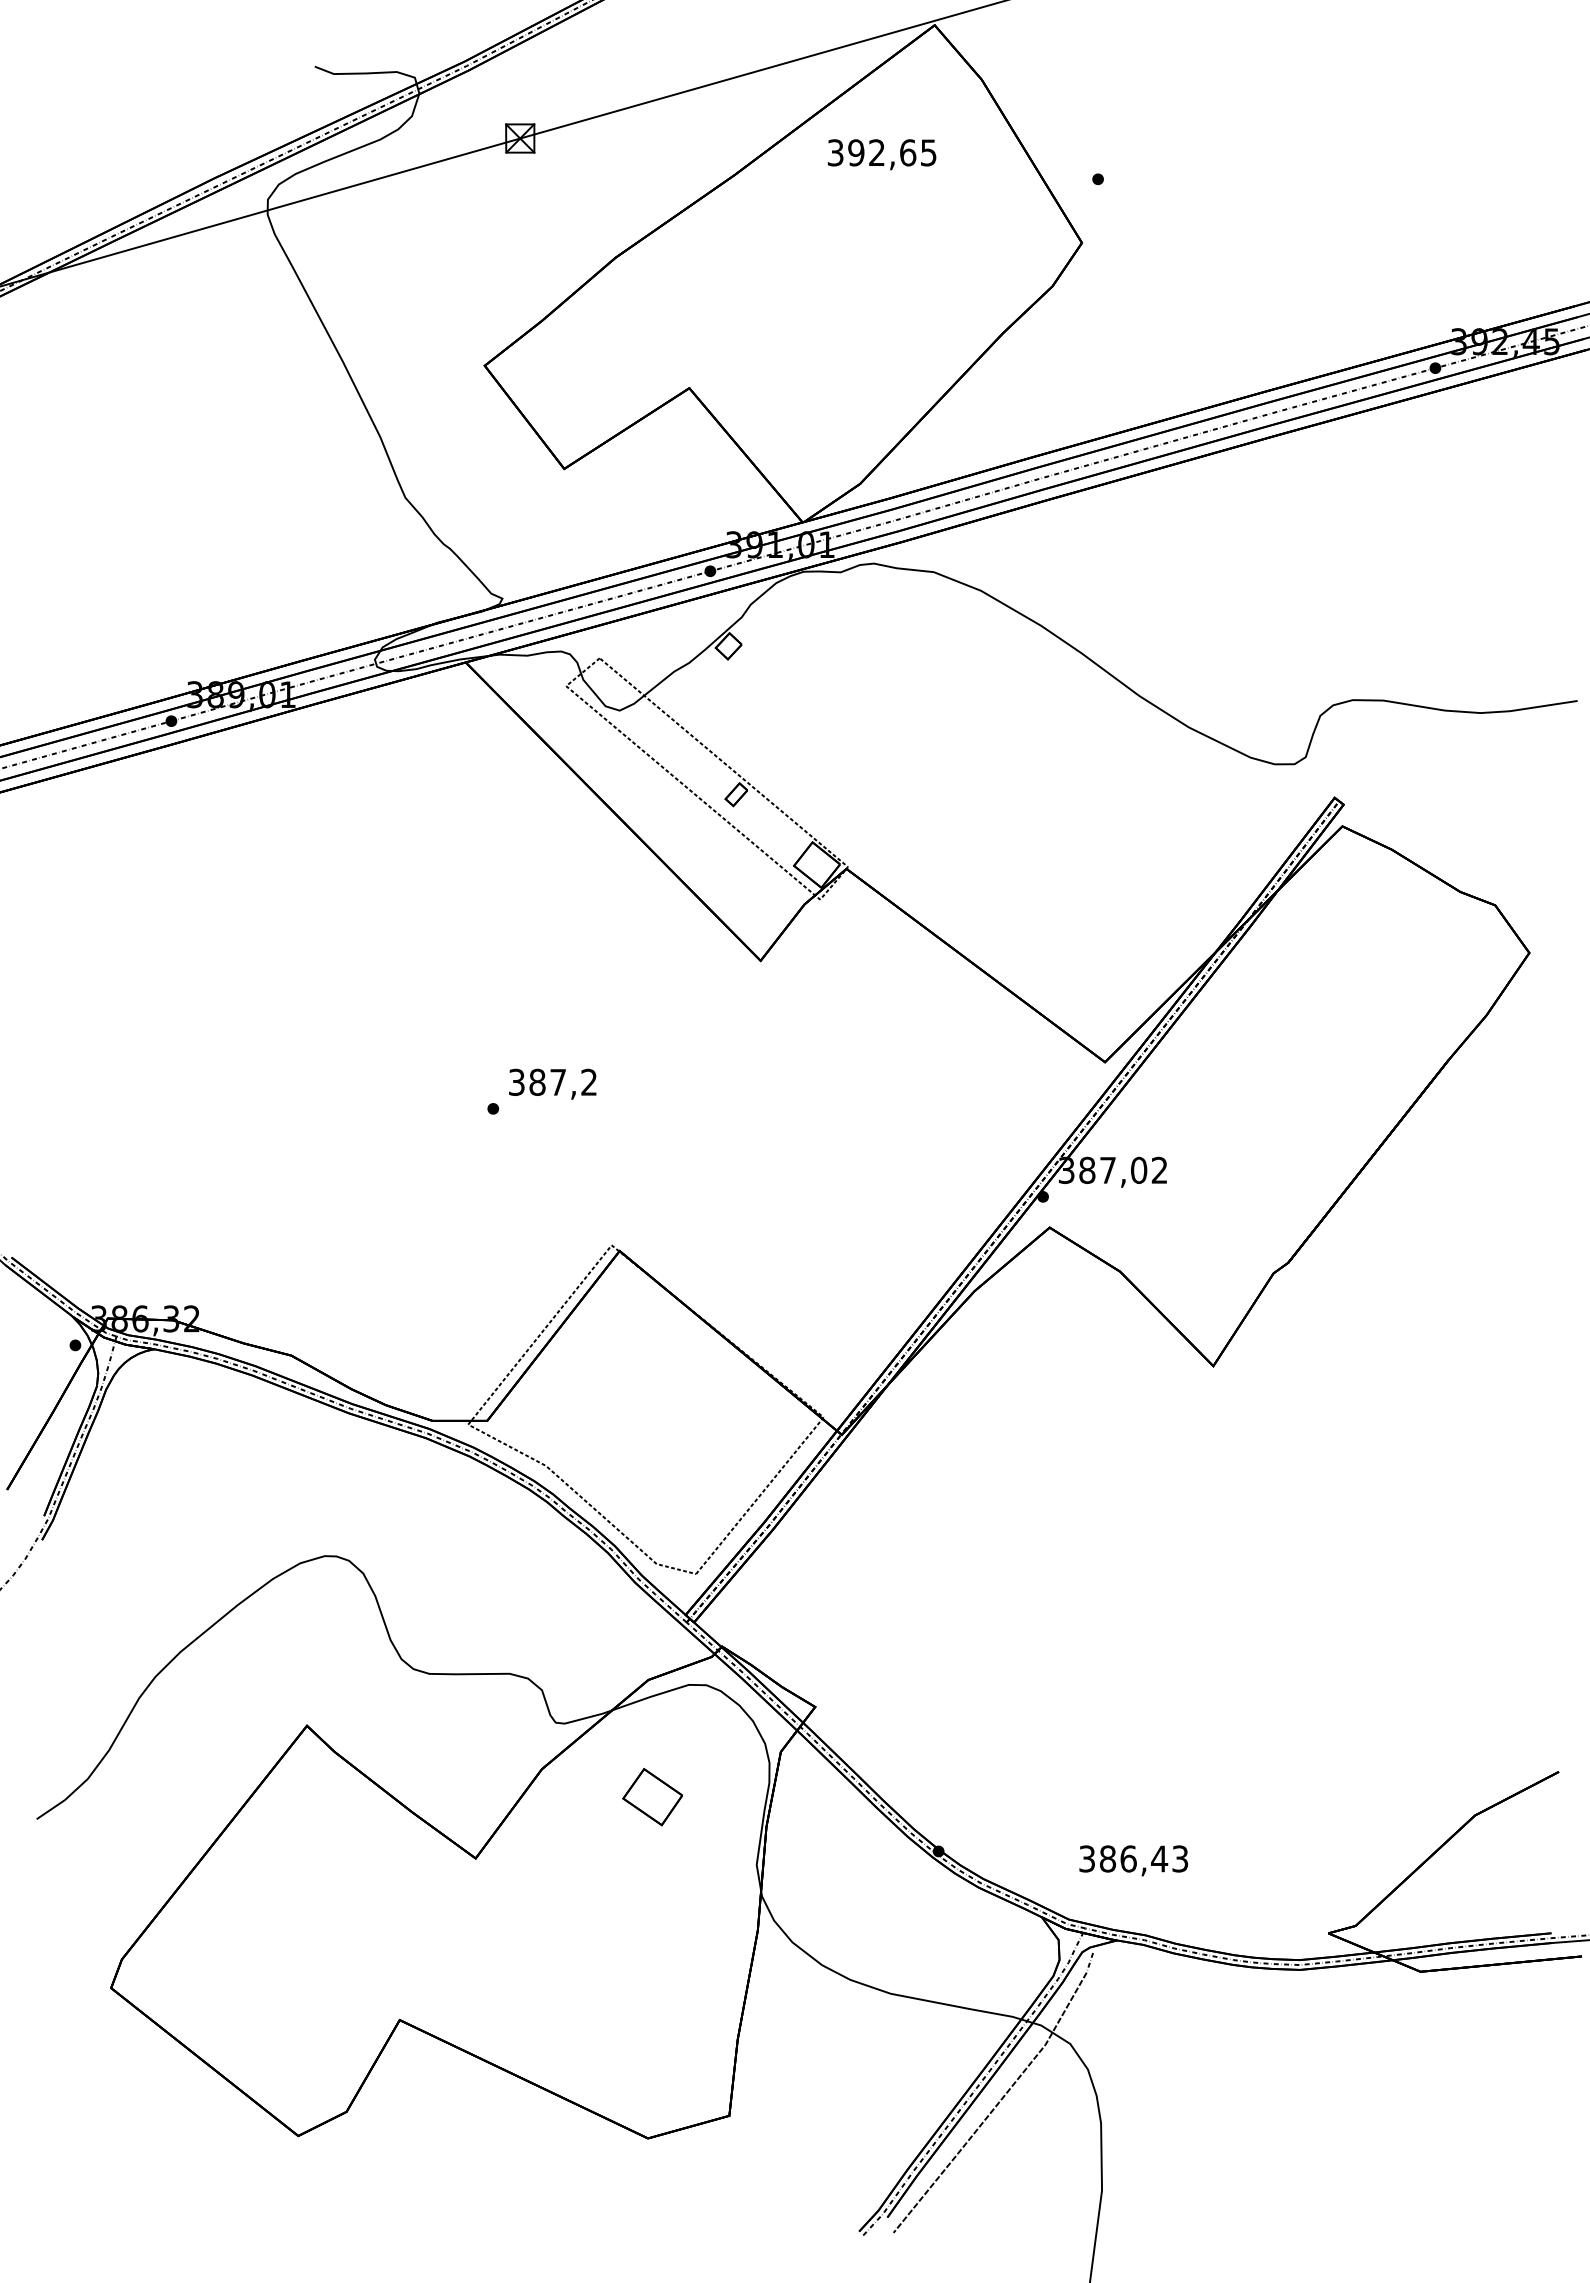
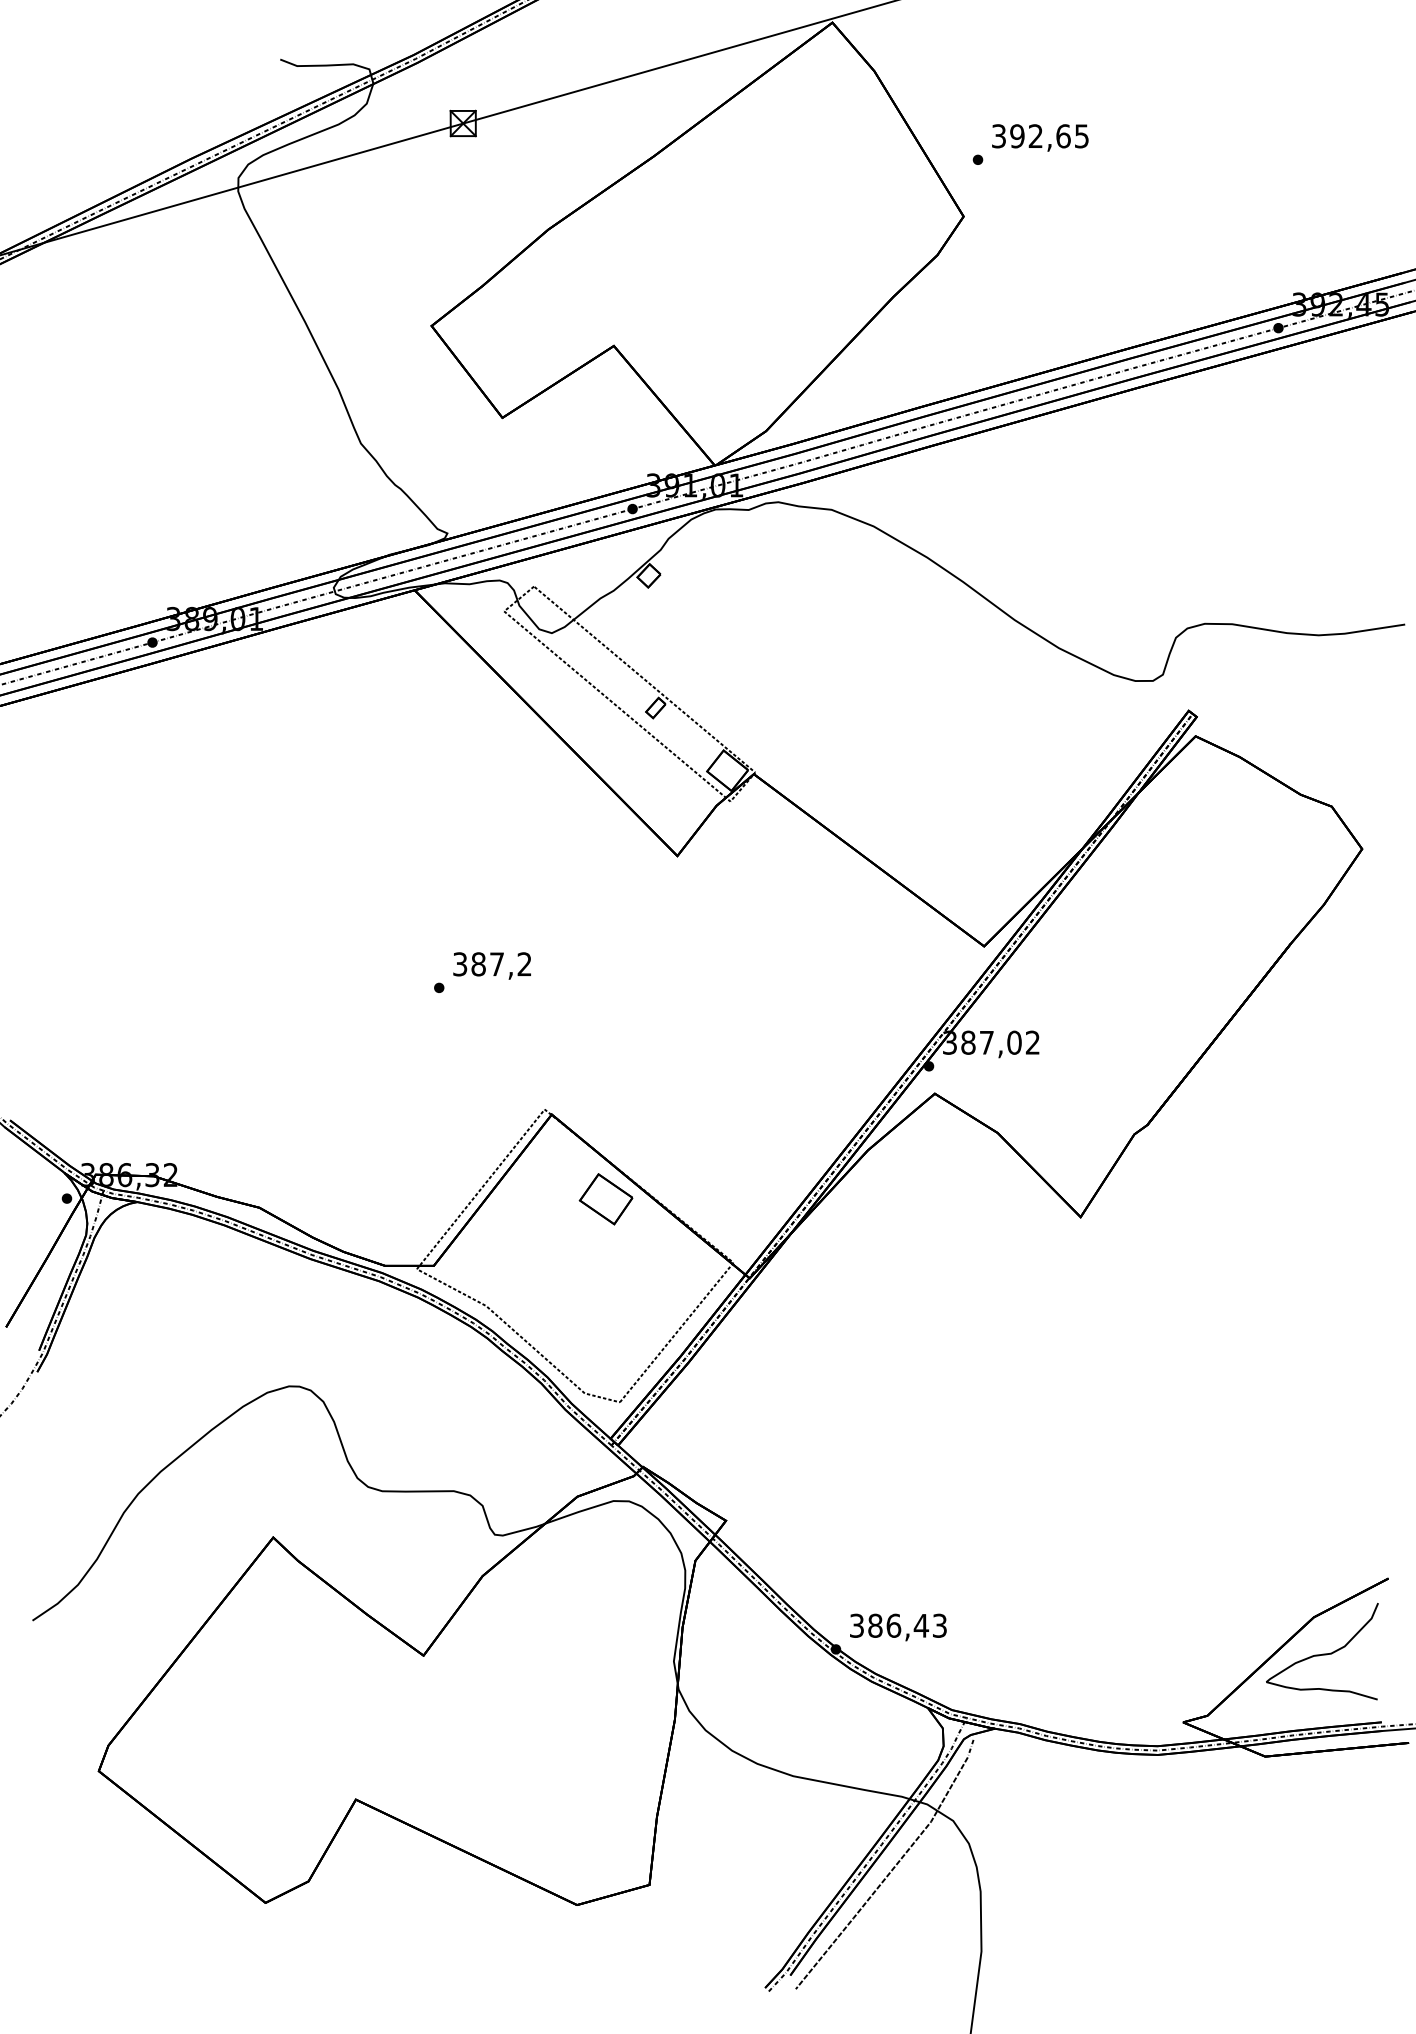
text: (881, 154) -> (1039, 137), moved
part: (652, 1797) -> (606, 1199), moved
curve: (1484, 1856) -> (1322, 1653), added
text: (1133, 1860) -> (898, 1627), moved

